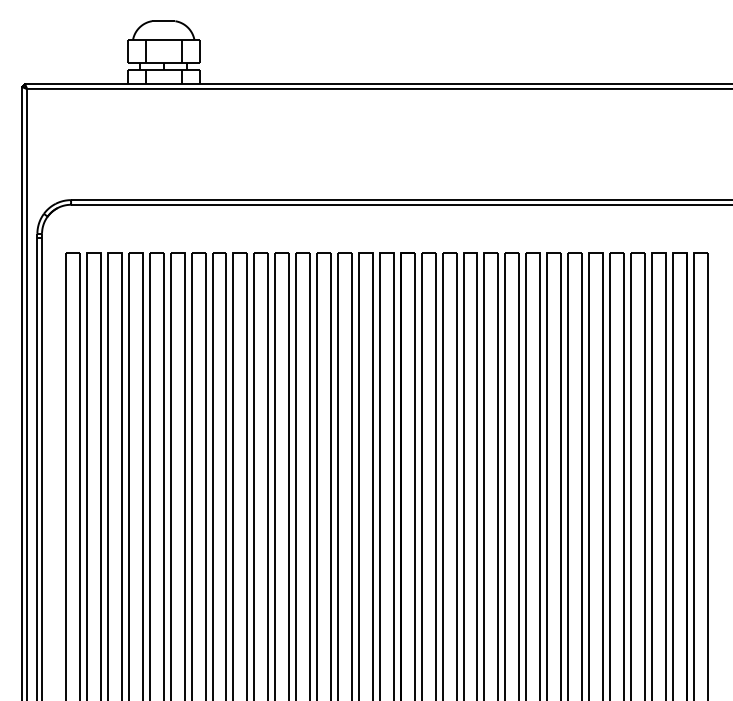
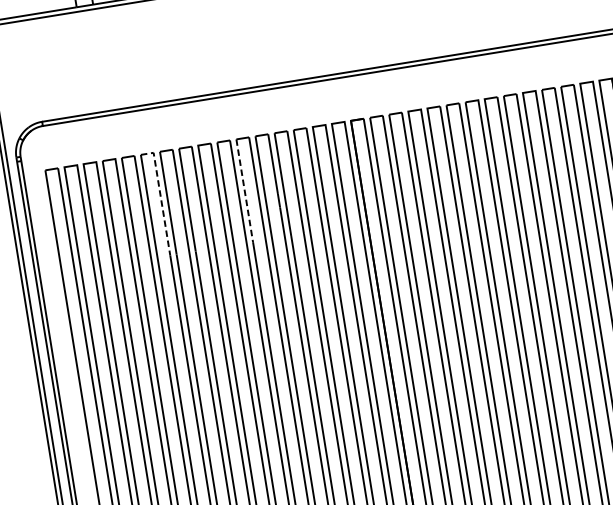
line: (184, 301) -> (160, 197), solid -> dashed
line: (275, 309) -> (245, 191), solid -> dashed

